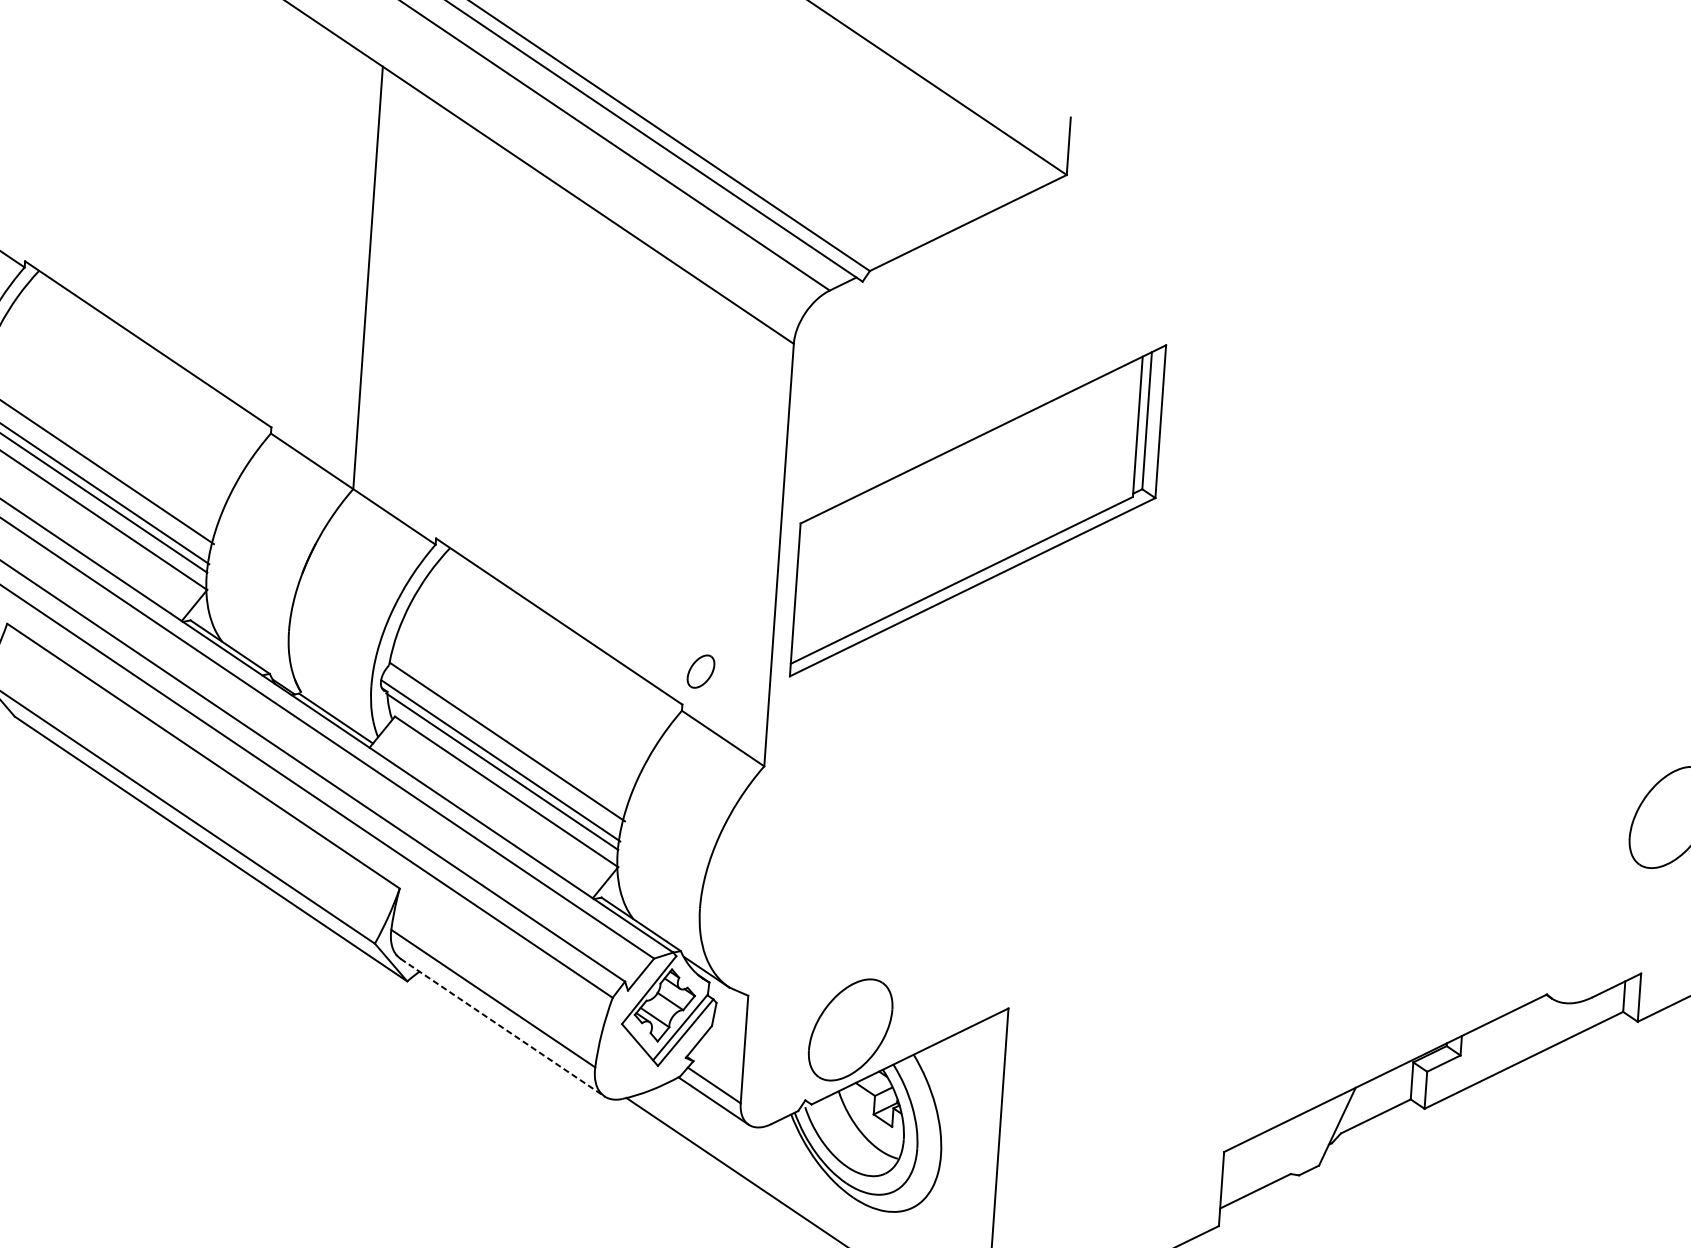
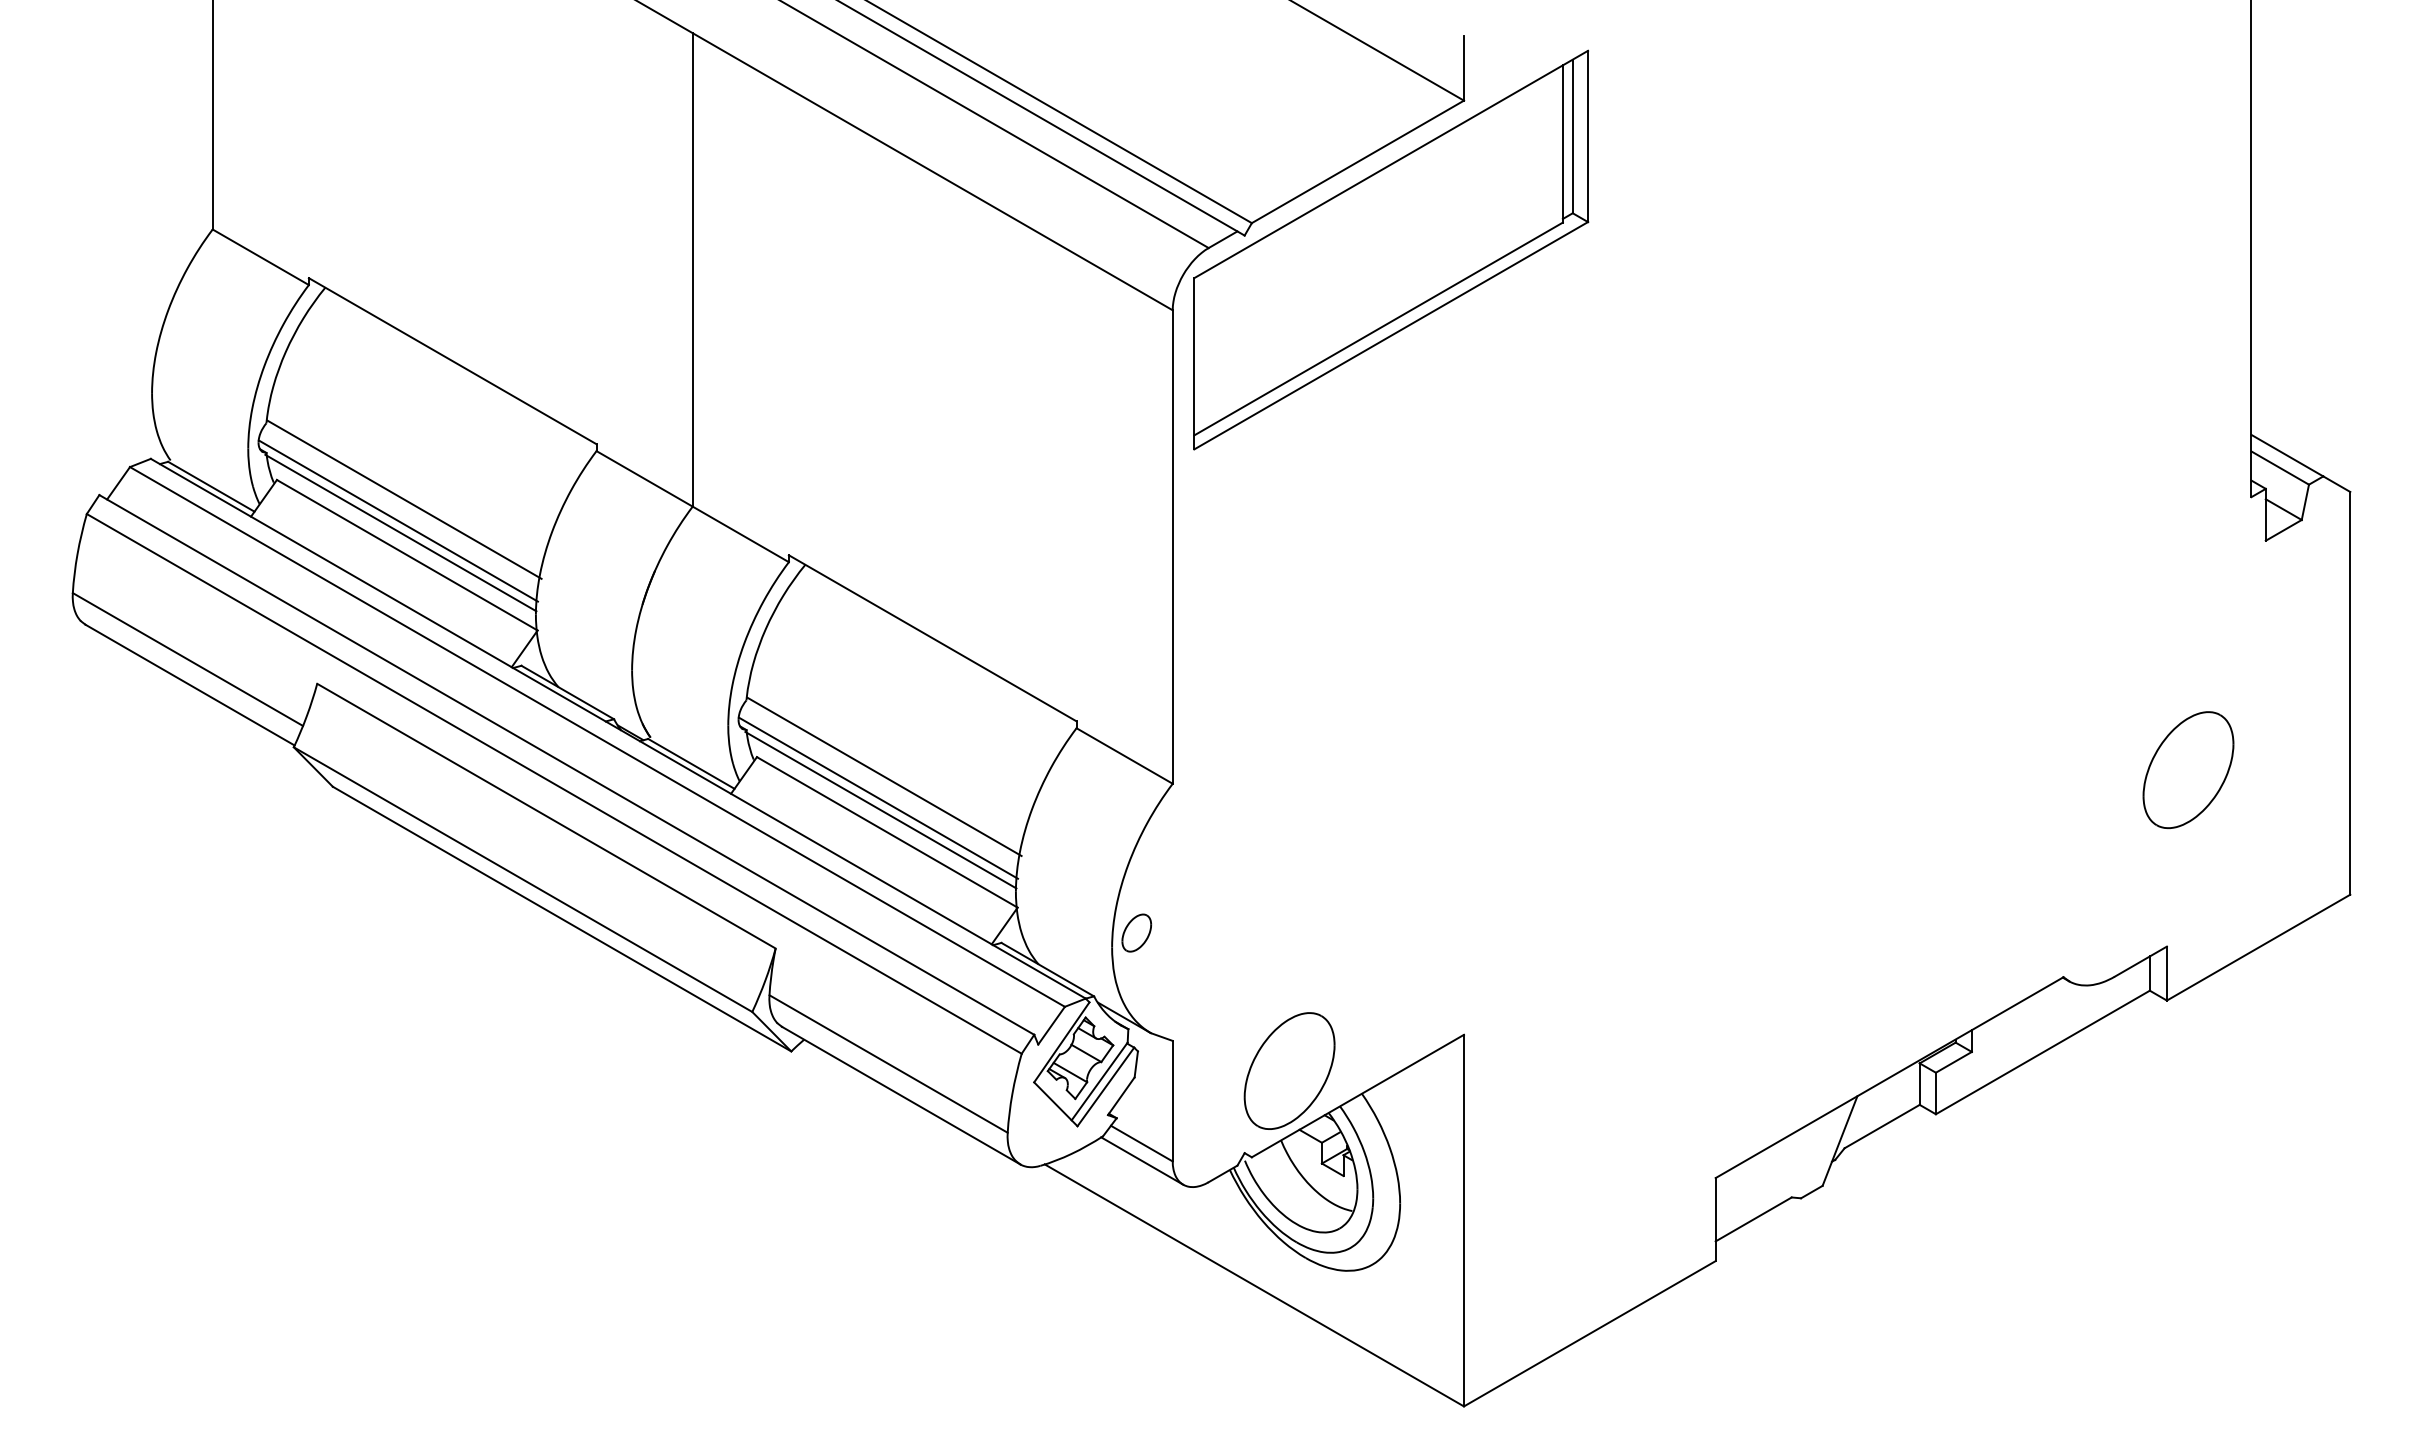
part: (978, 510) -> (1391, 249), moved
part: (700, 671) -> (1136, 932), moved
line: (502, 1027) -> (901, 1095), dashed -> solid

